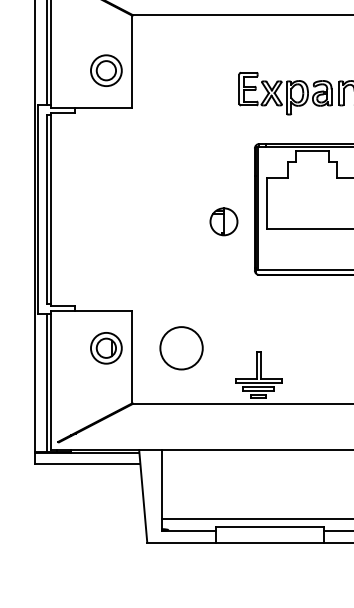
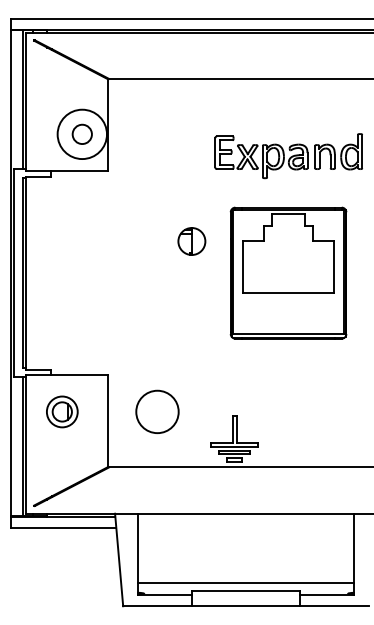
circle: (105, 69) -> (81, 133), size x1.6
part: (223, 221) -> (191, 241), moved
part: (106, 347) -> (62, 411), moved

